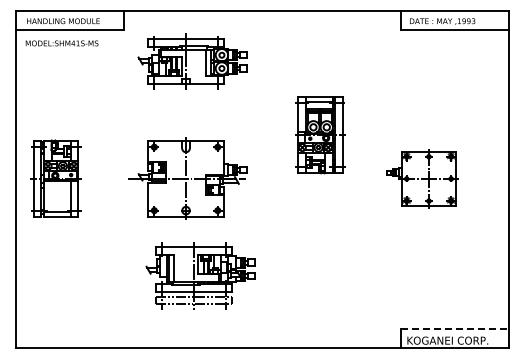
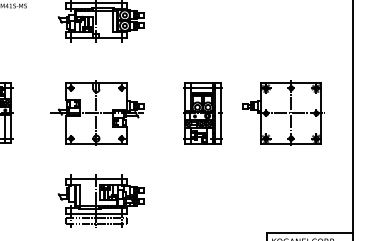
part: (320, 135) -> (203, 113), moved
part: (422, 178) -> (284, 113), size x1.43
part: (200, 275) -> (101, 201), moved
line: (455, 329) -> (310, 232), dashed -> solid

